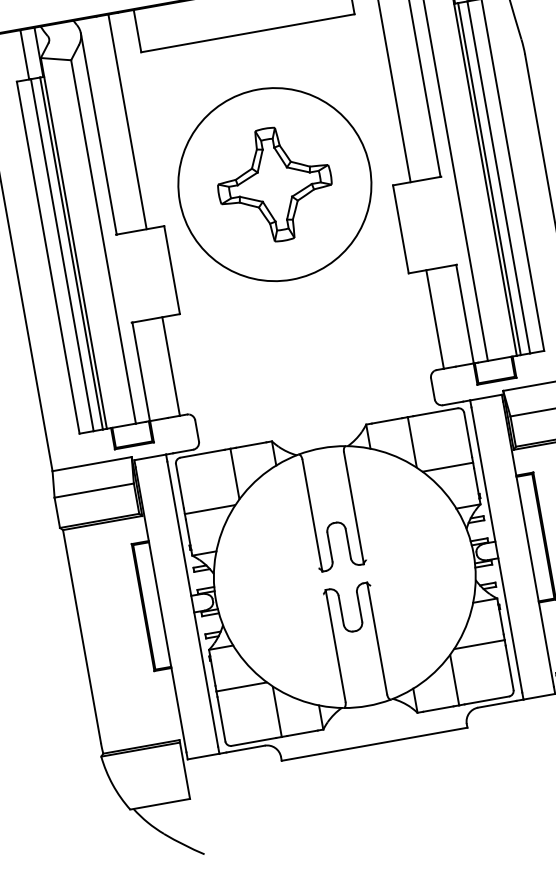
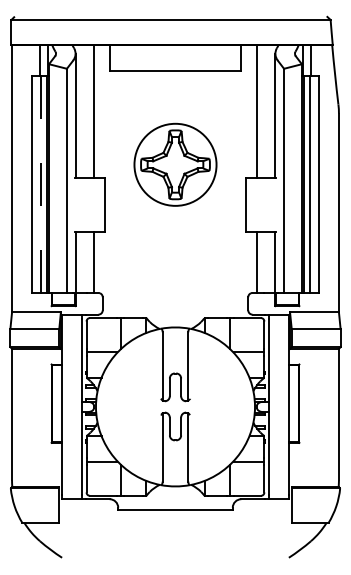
circle: (274, 184) -> (175, 164), size x0.7
line: (61, 255) -> (40, 184), solid -> dashed

